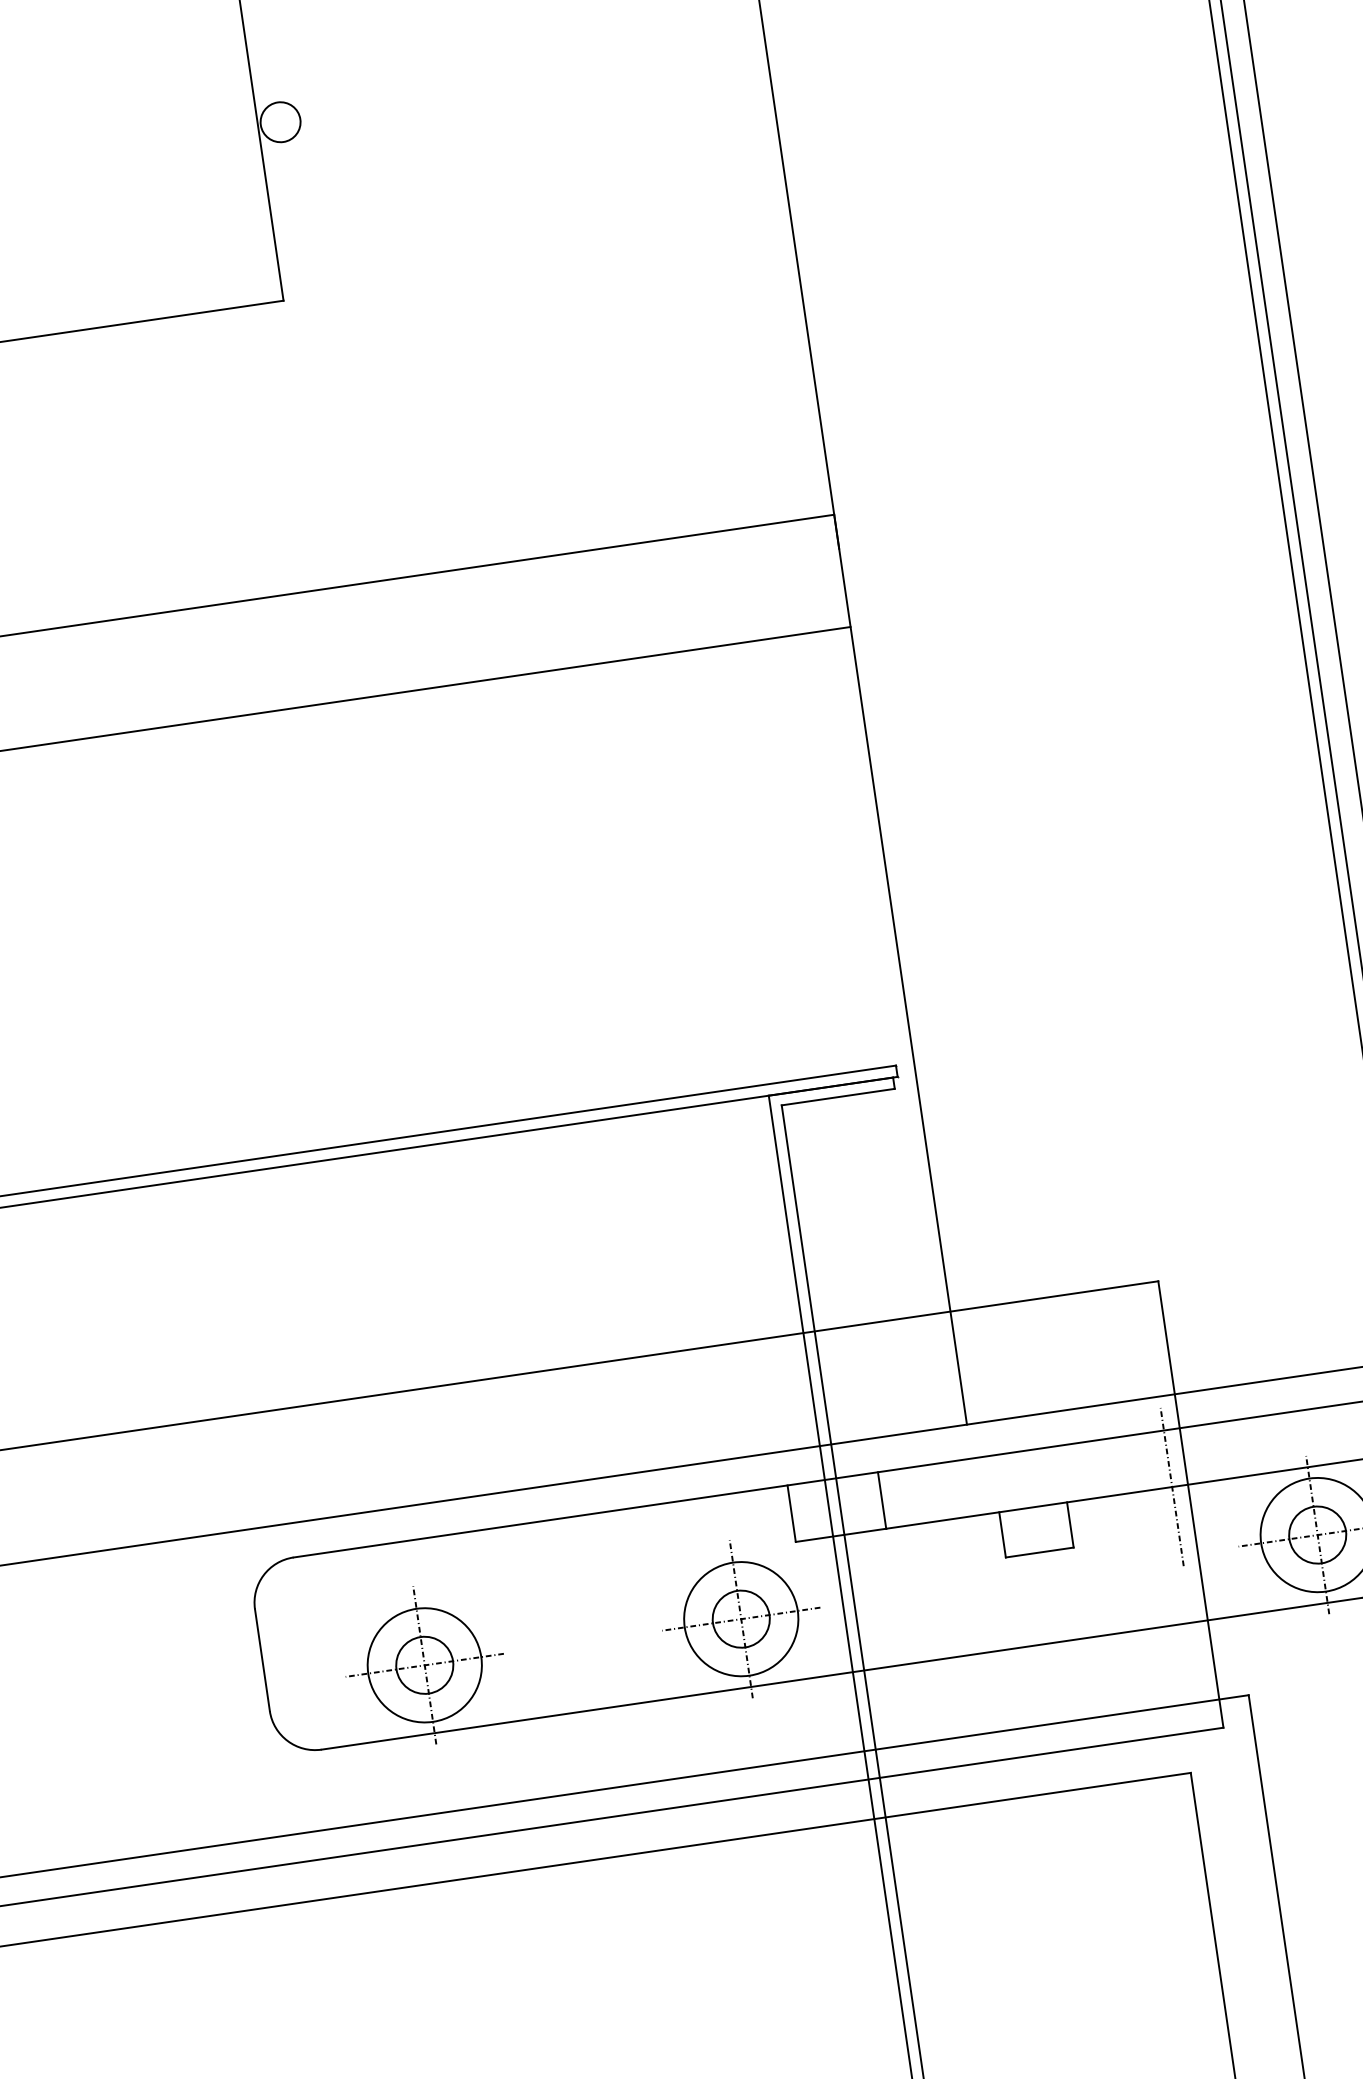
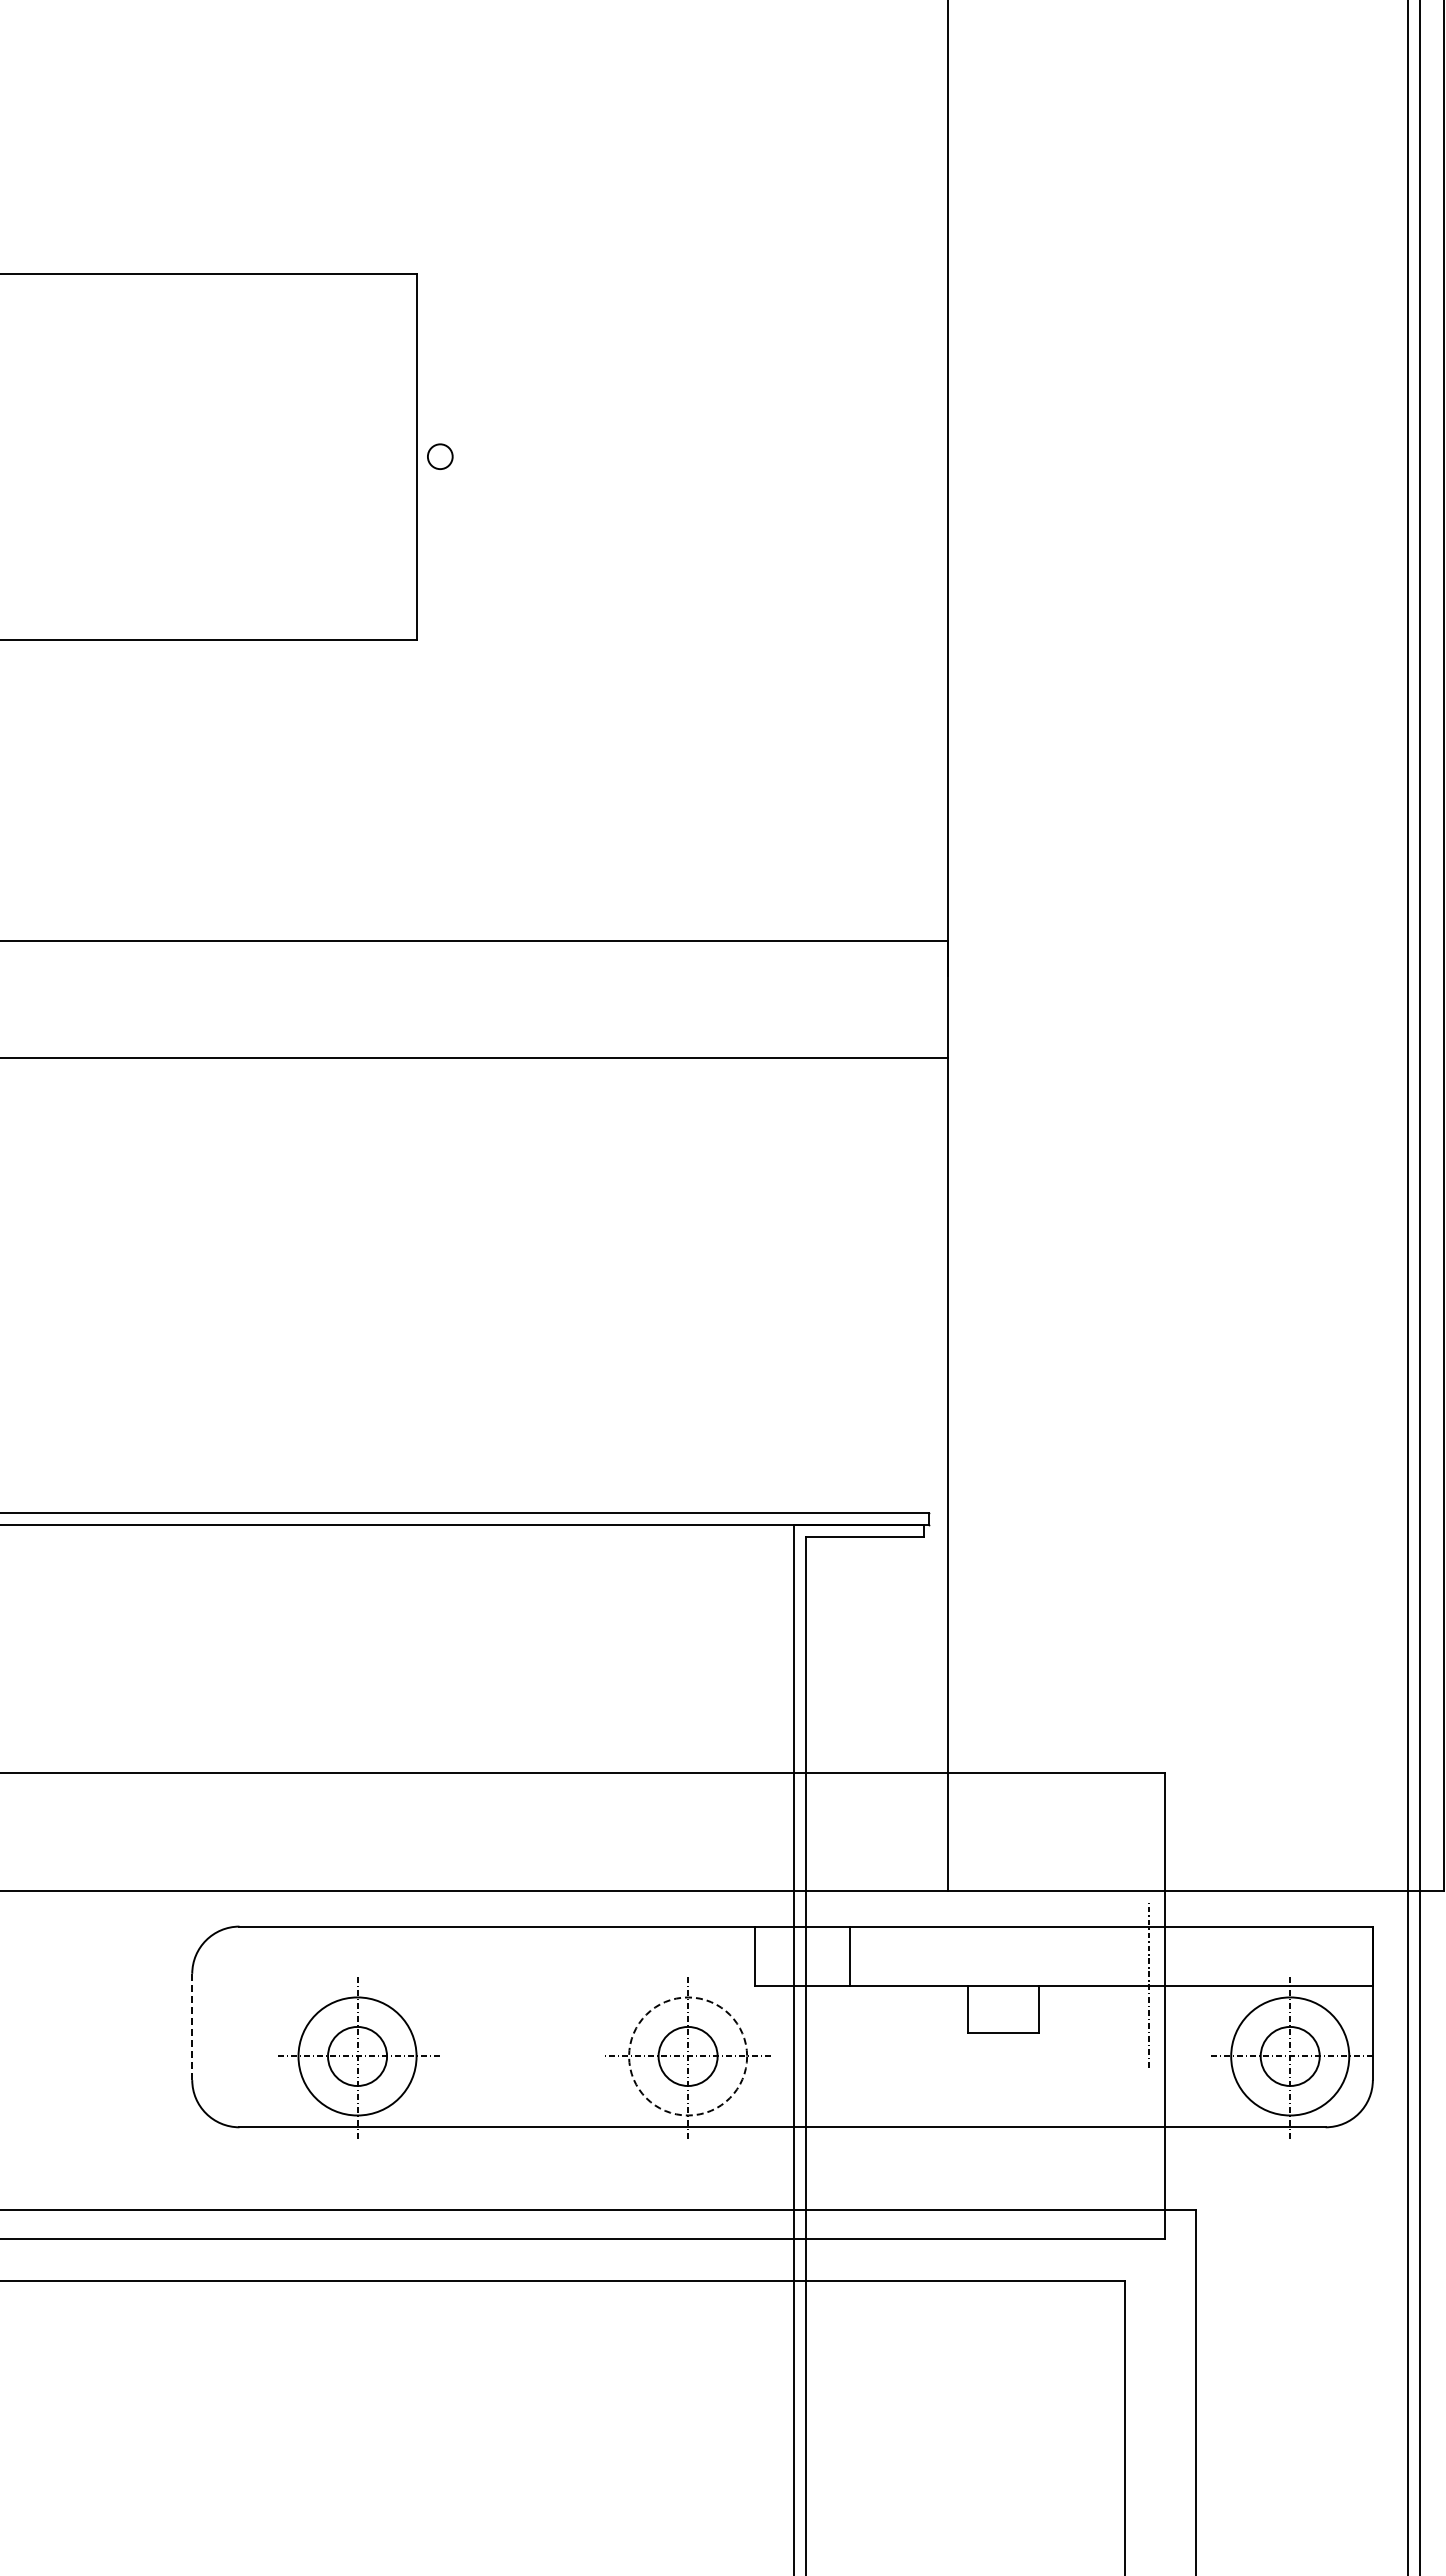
circle: (279, 122) -> (439, 456), size x0.6
circle: (741, 1619) -> (688, 2056), solid -> dashed
line: (262, 1660) -> (192, 2027), solid -> dashed

